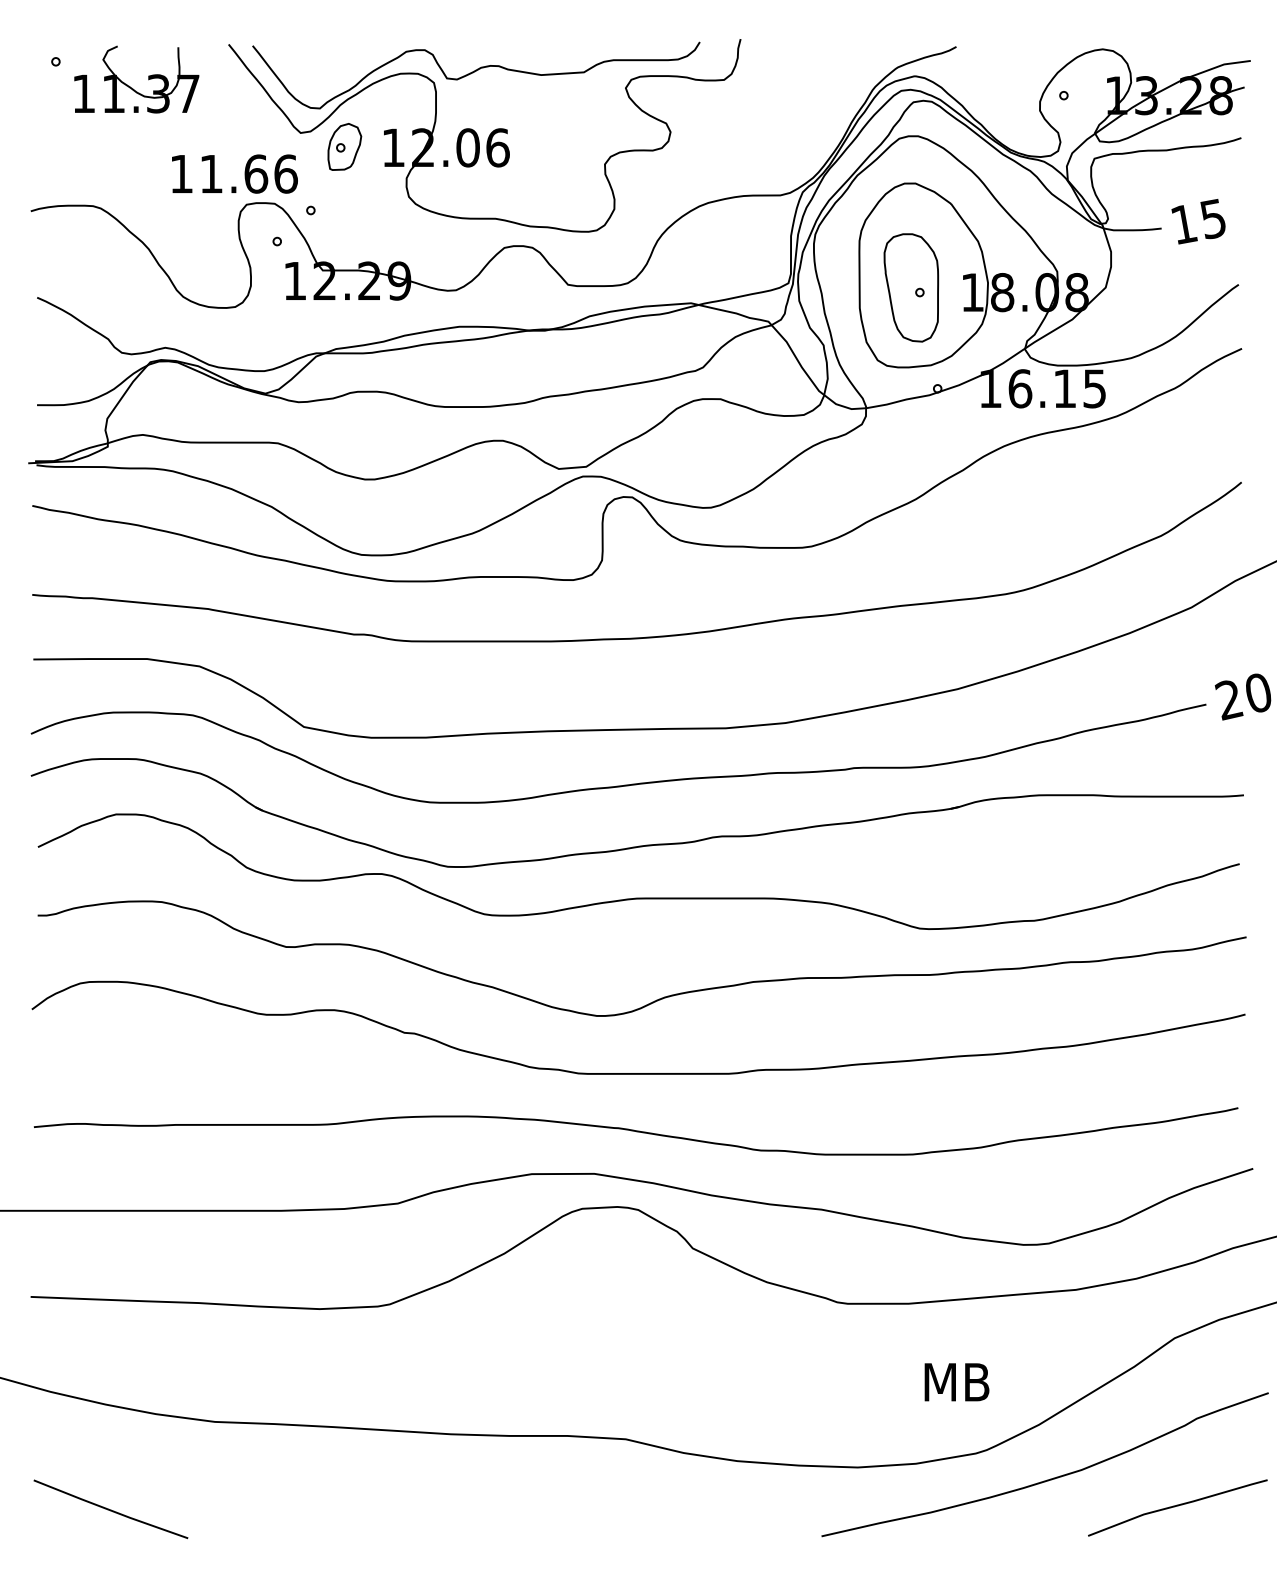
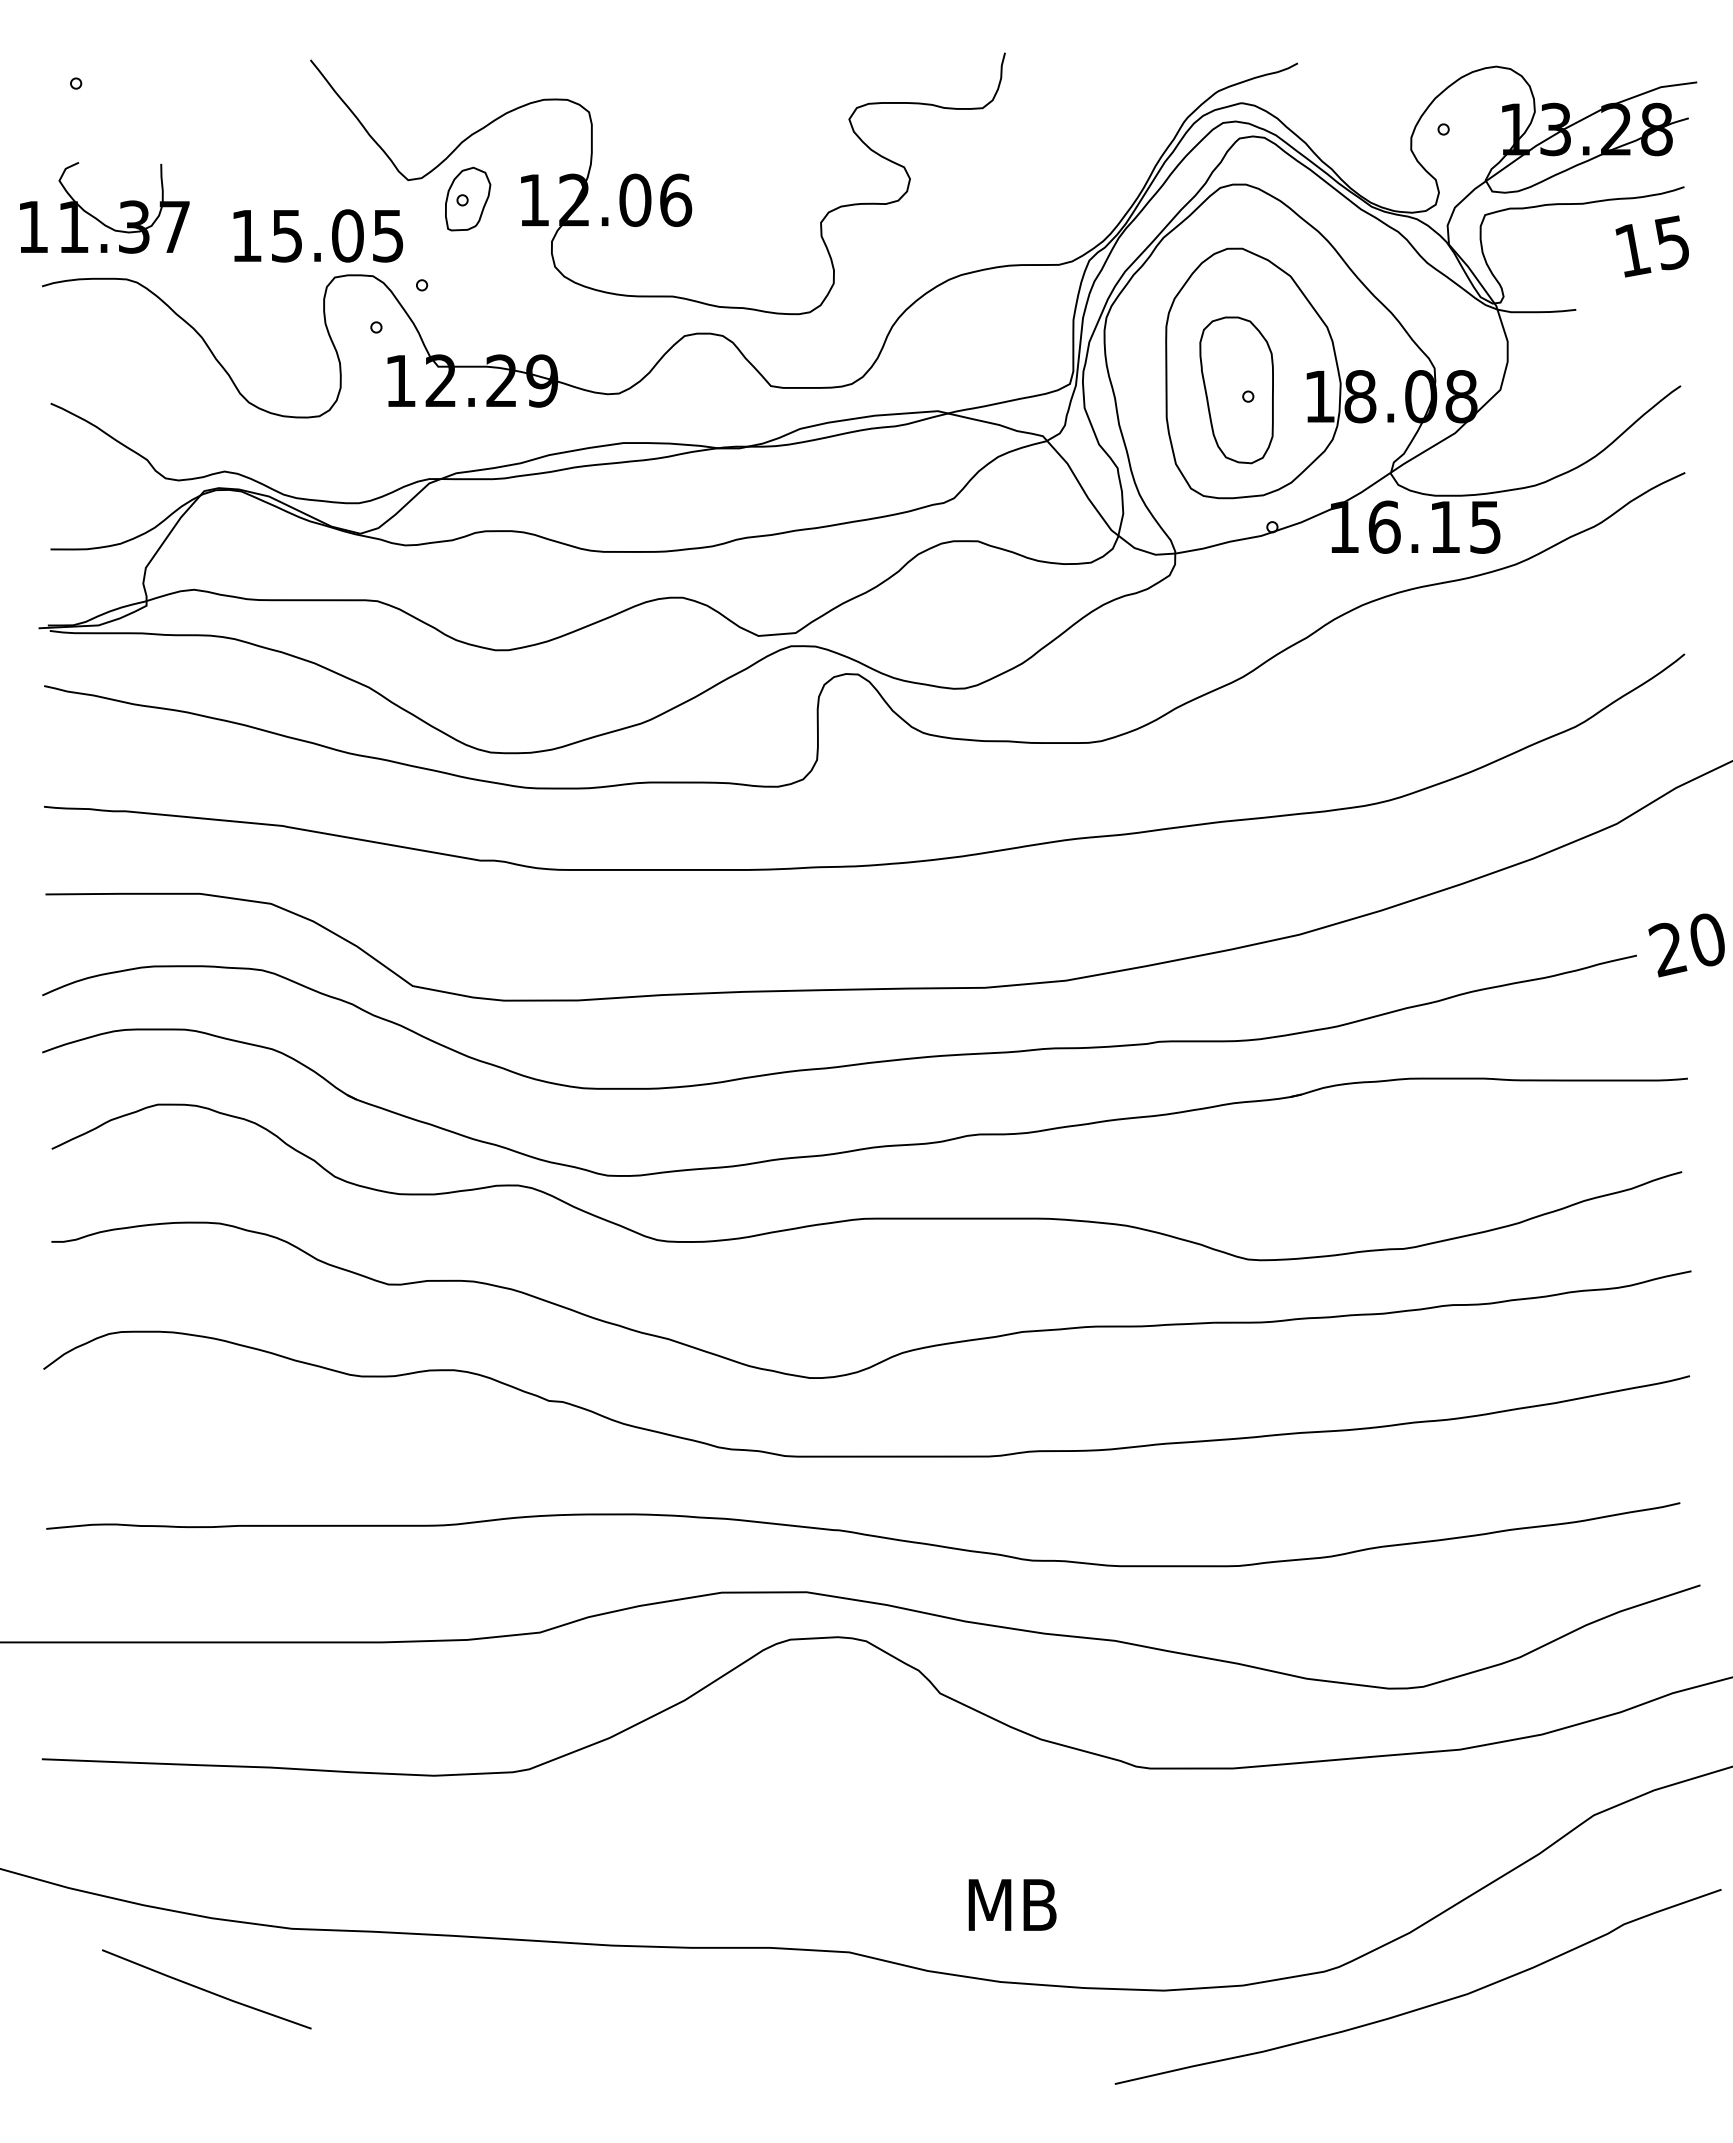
curve: (474, 72) -> (643, 98), removed
part: (130, 86) -> (96, 217), moved
text: (249, 173) -> (338, 235), 11.66 -> 15.05
text: (1197, 221) -> (1651, 246), moved
text: (956, 1381) -> (1012, 1904), moved
line: (1177, 1506) -> (1597, 2043), removed
line: (110, 1509) -> (206, 1989), moved

